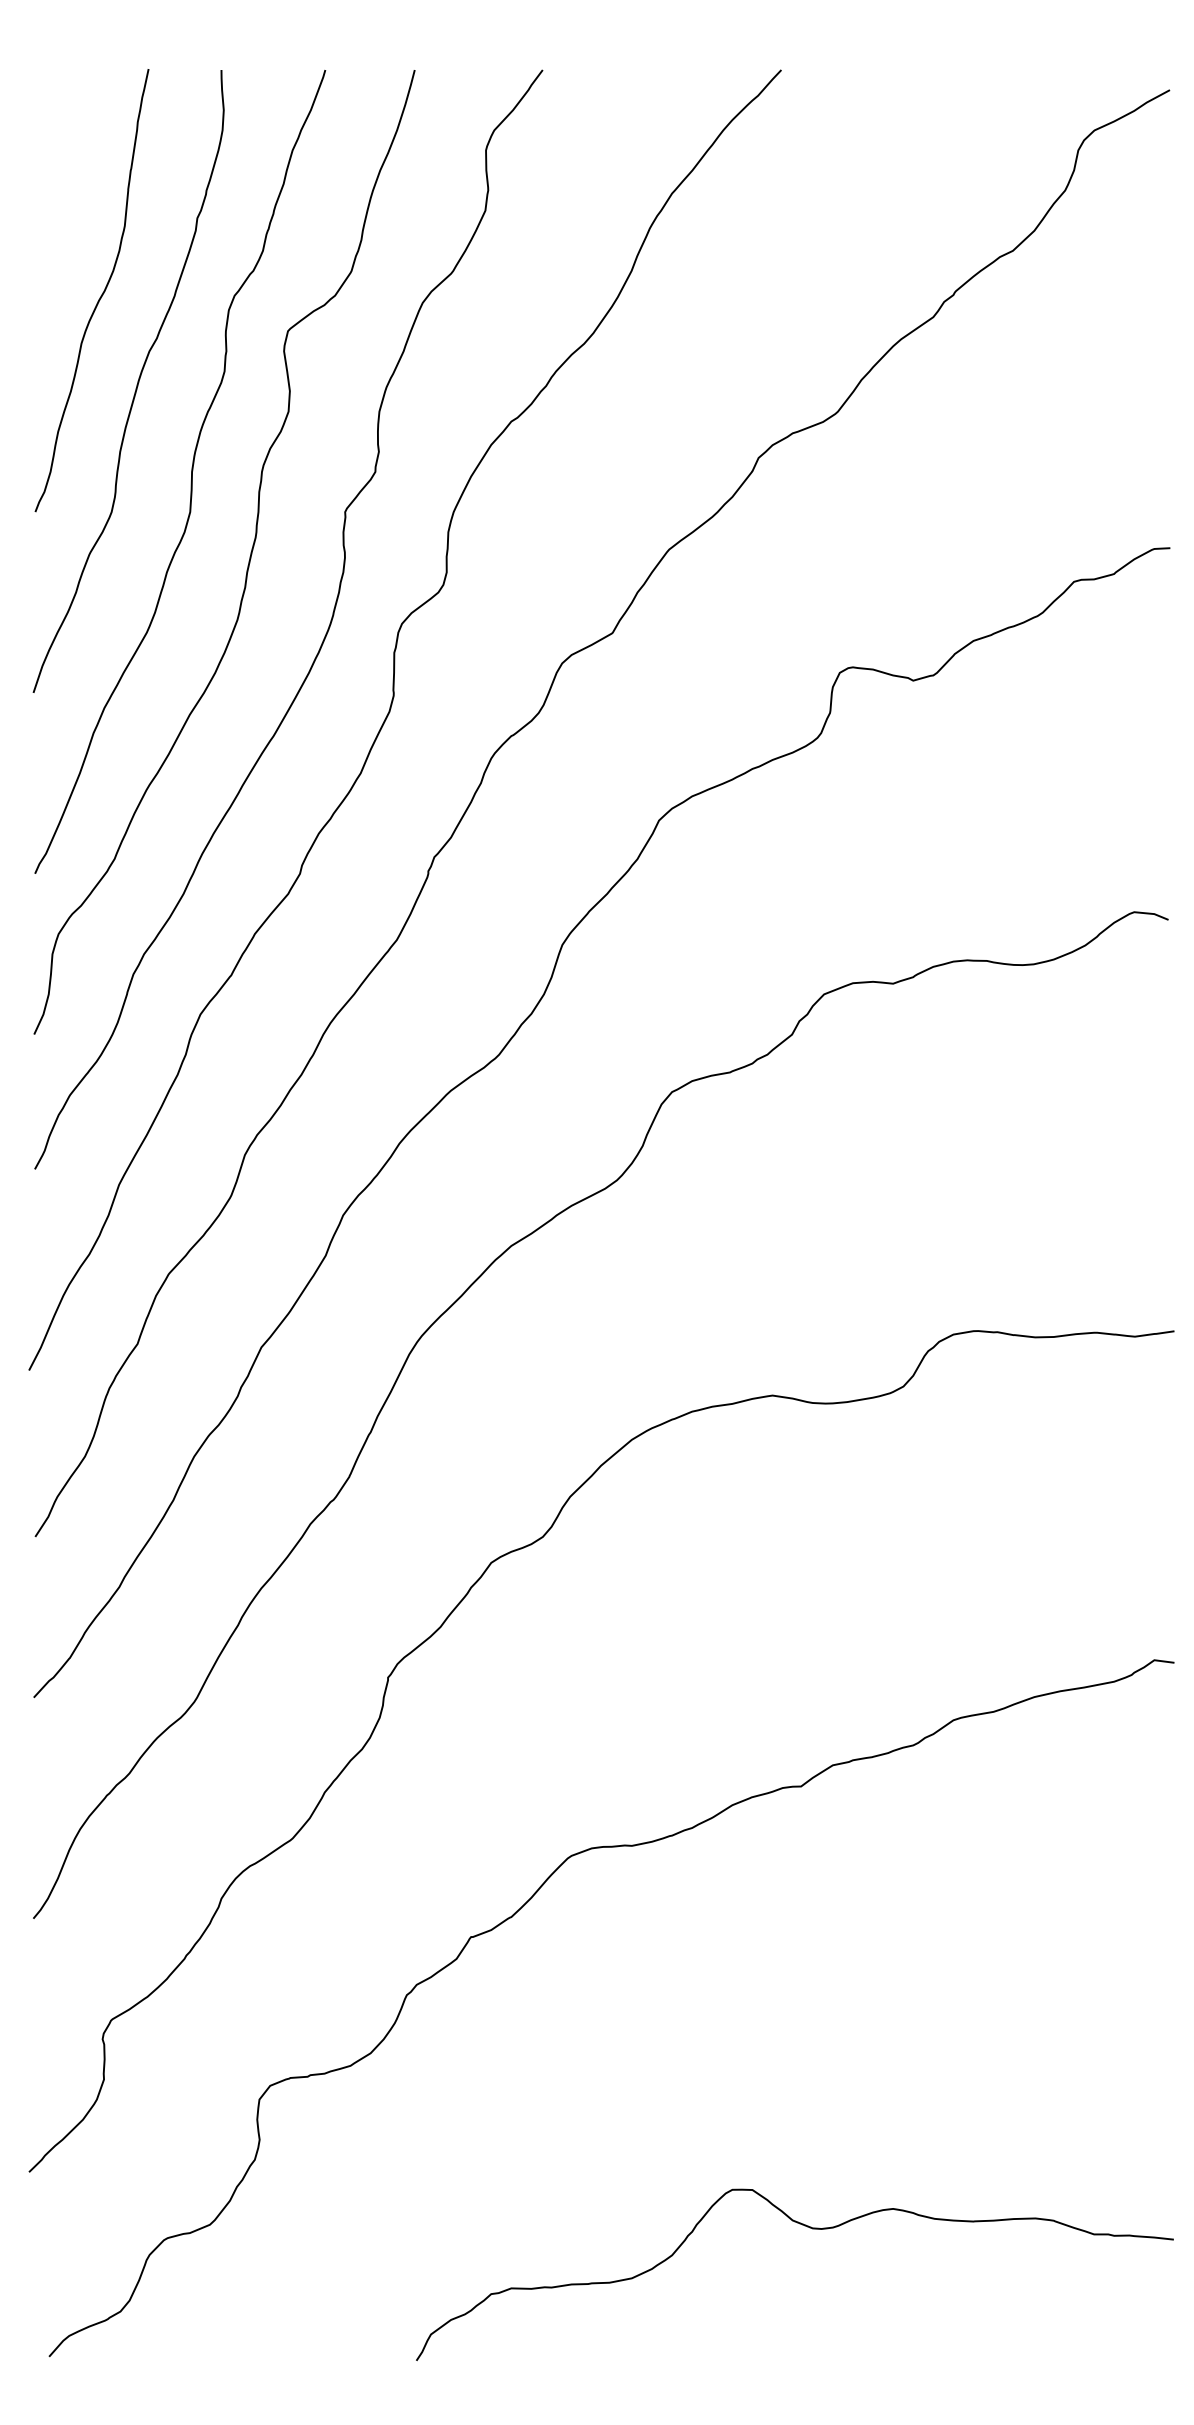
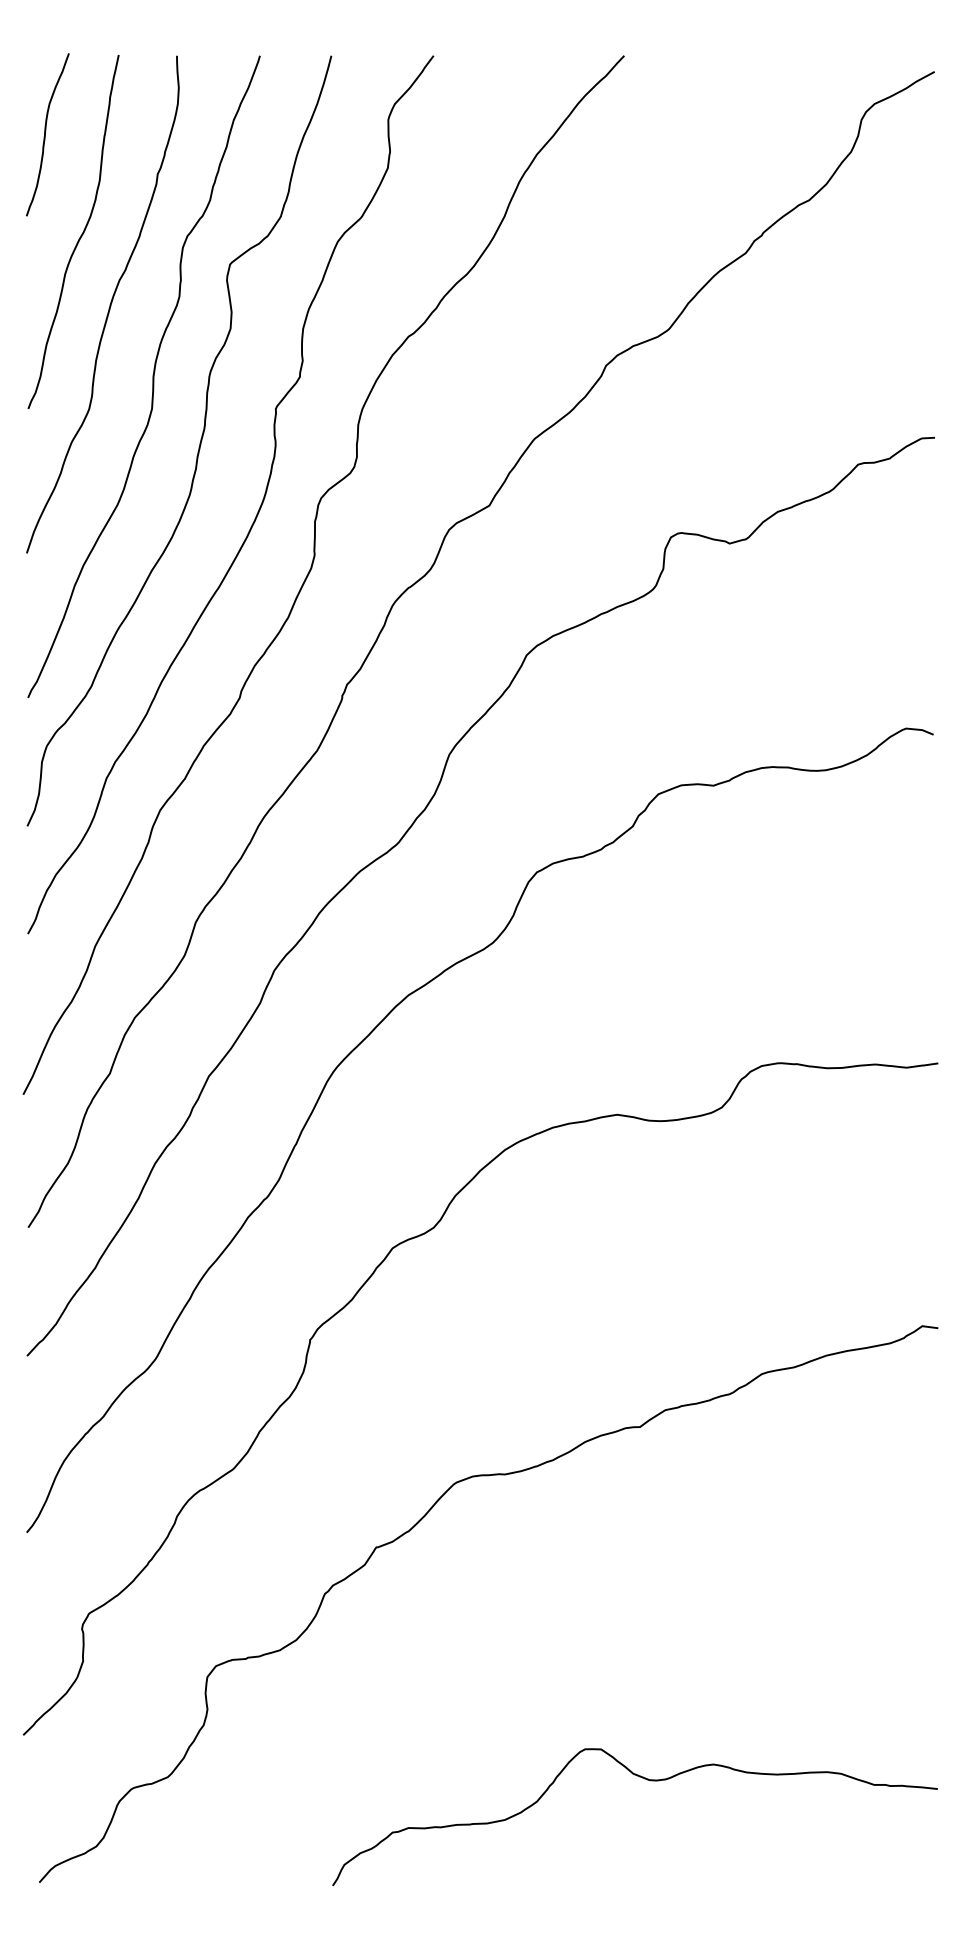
curve: (57, 168) -> (45, 134), added

